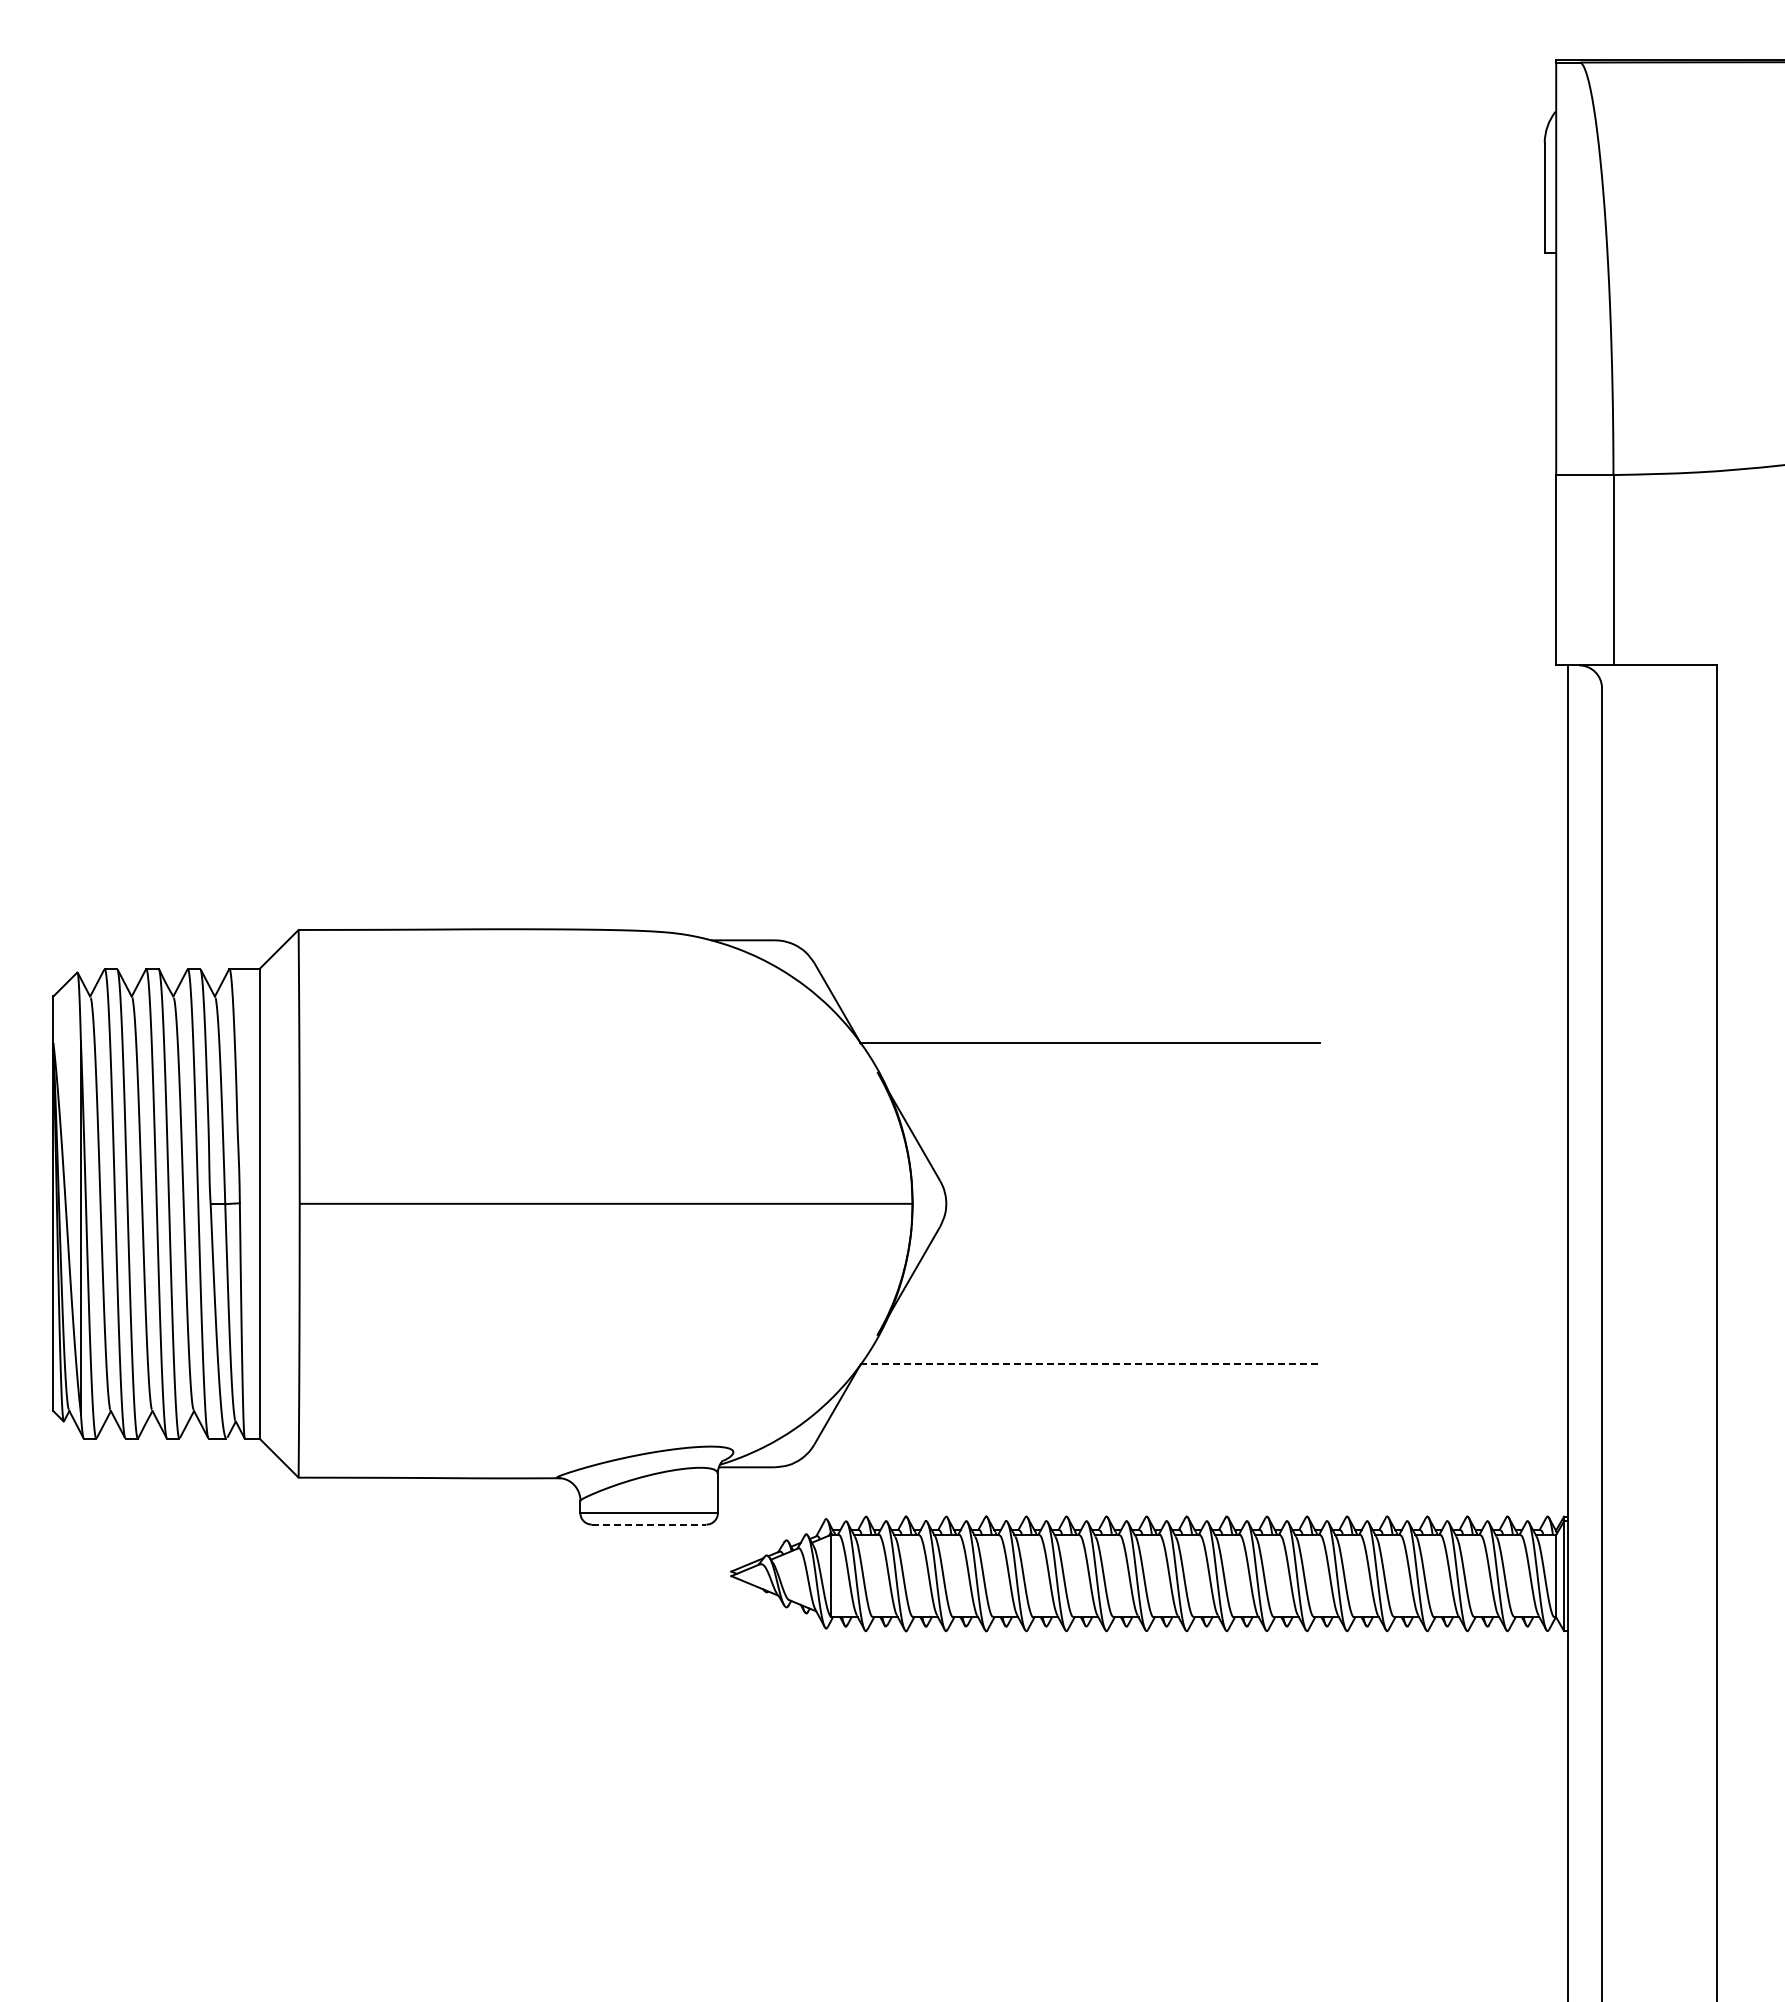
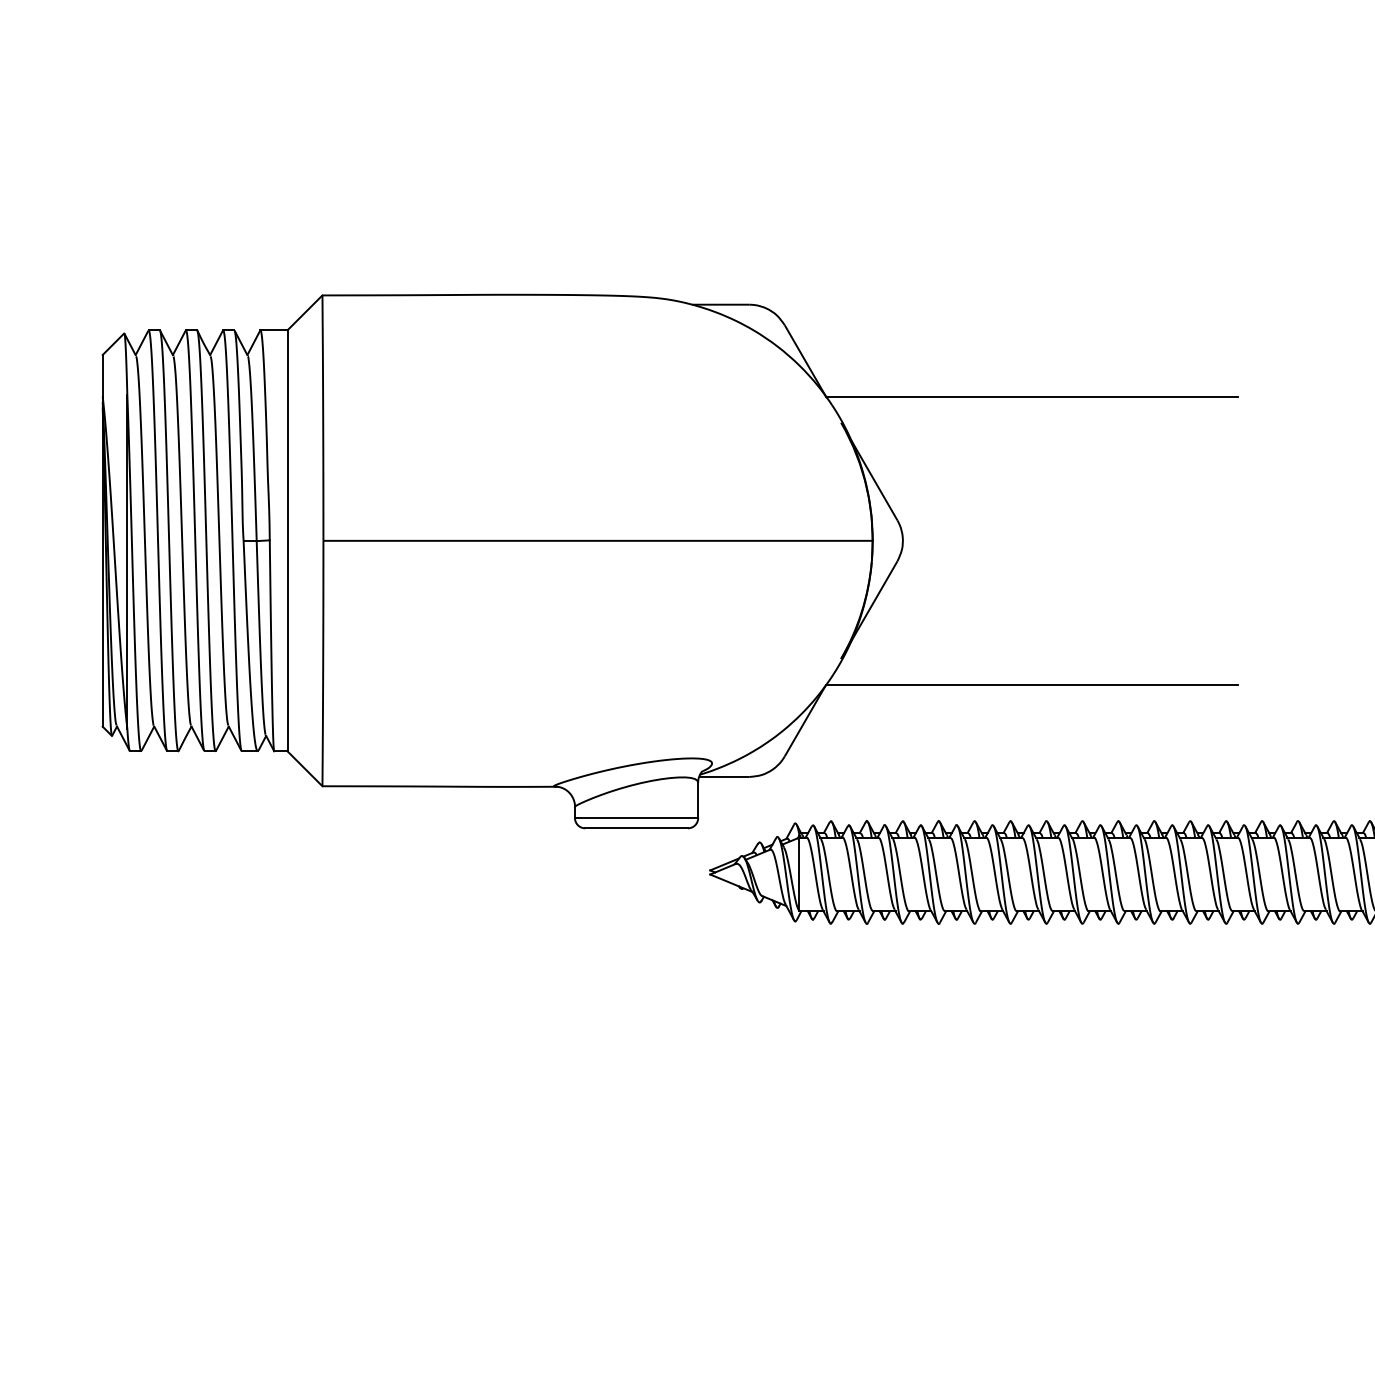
line: (1090, 1364) -> (1032, 684), dashed -> solid
line: (649, 1524) -> (636, 828), dashed -> solid

